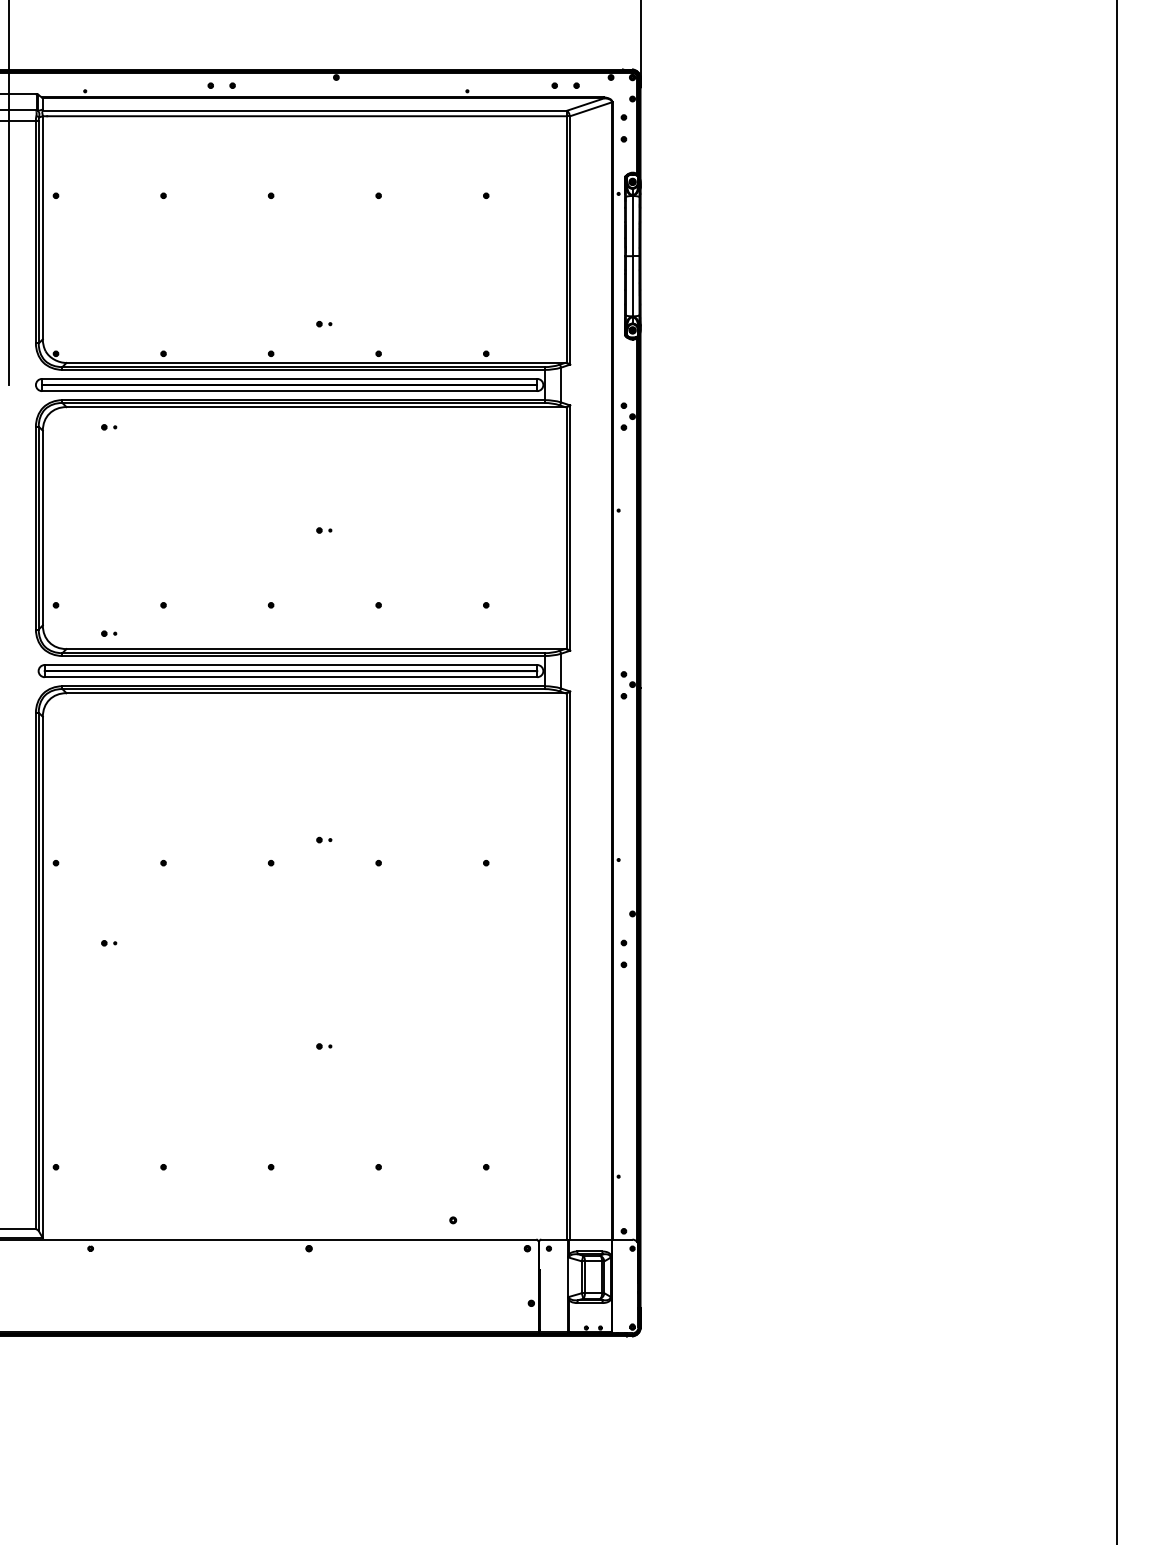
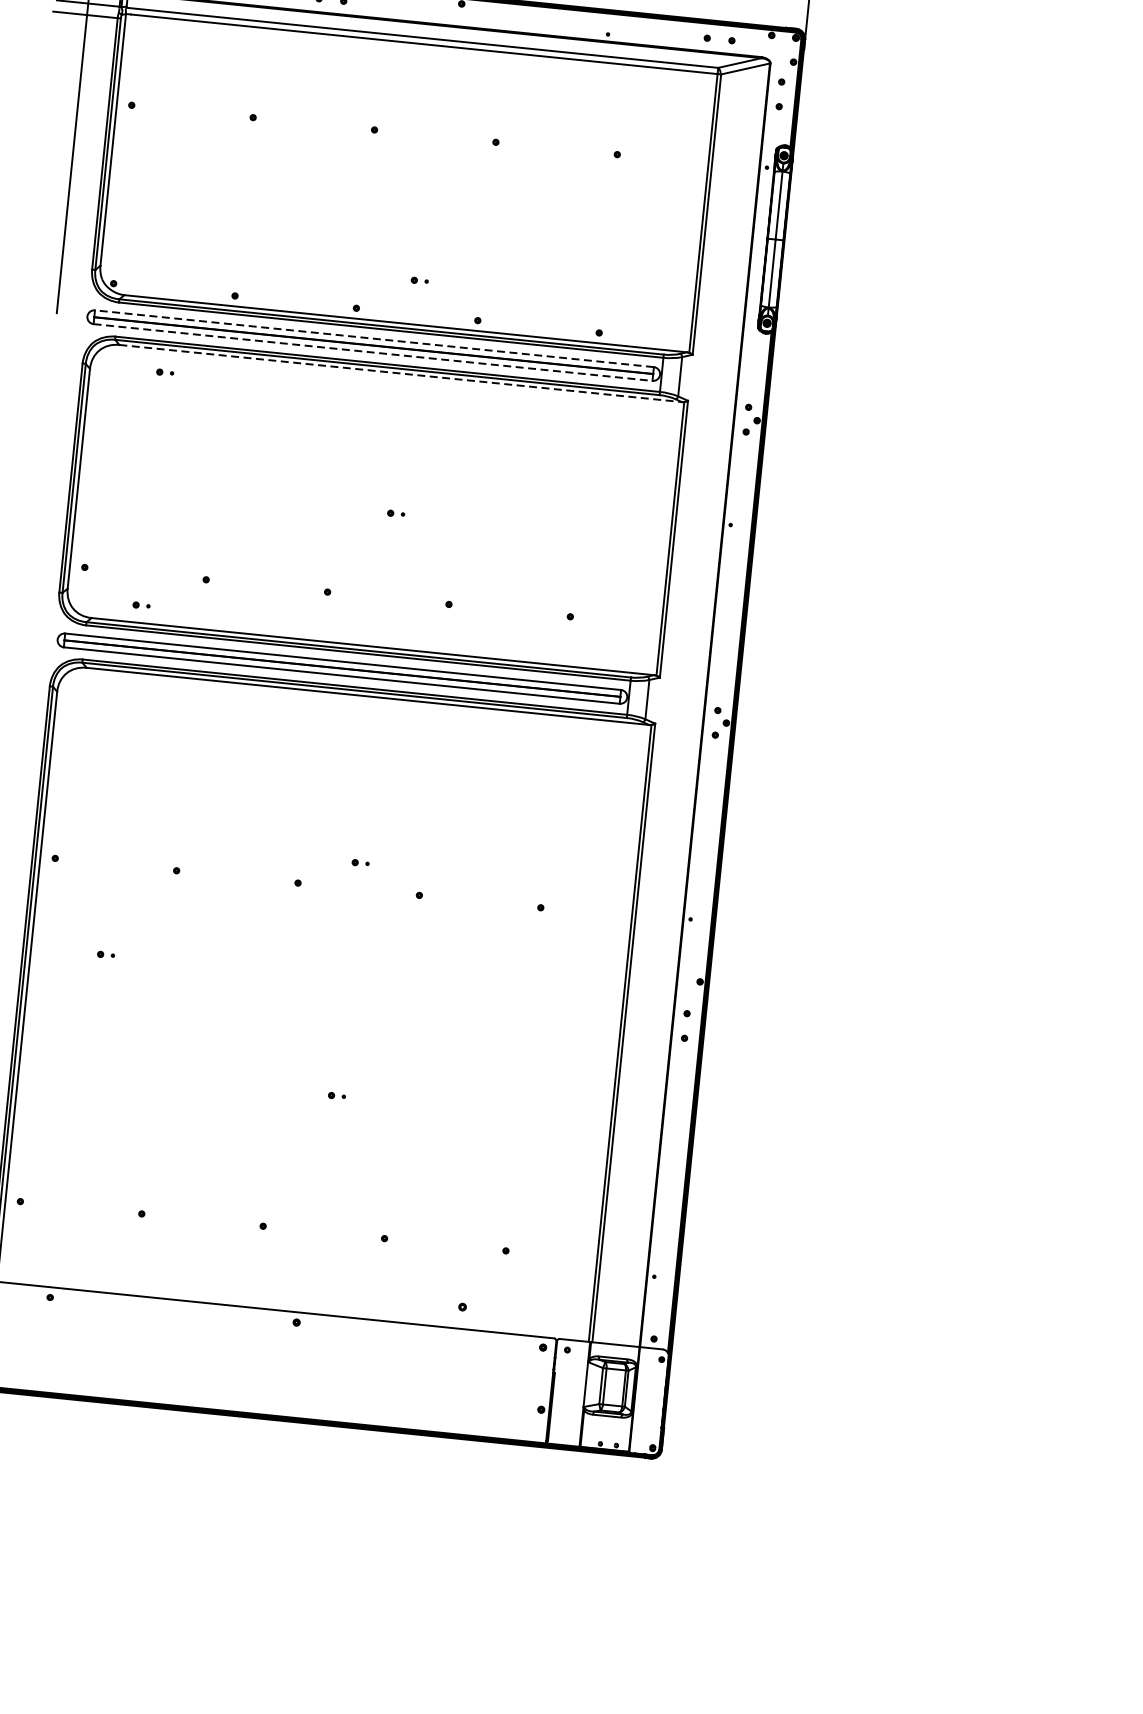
line: (289, 378) -> (374, 338), solid -> dashed
line: (289, 391) -> (372, 352), solid -> dashed
line: (316, 407) -> (401, 374), solid -> dashed

